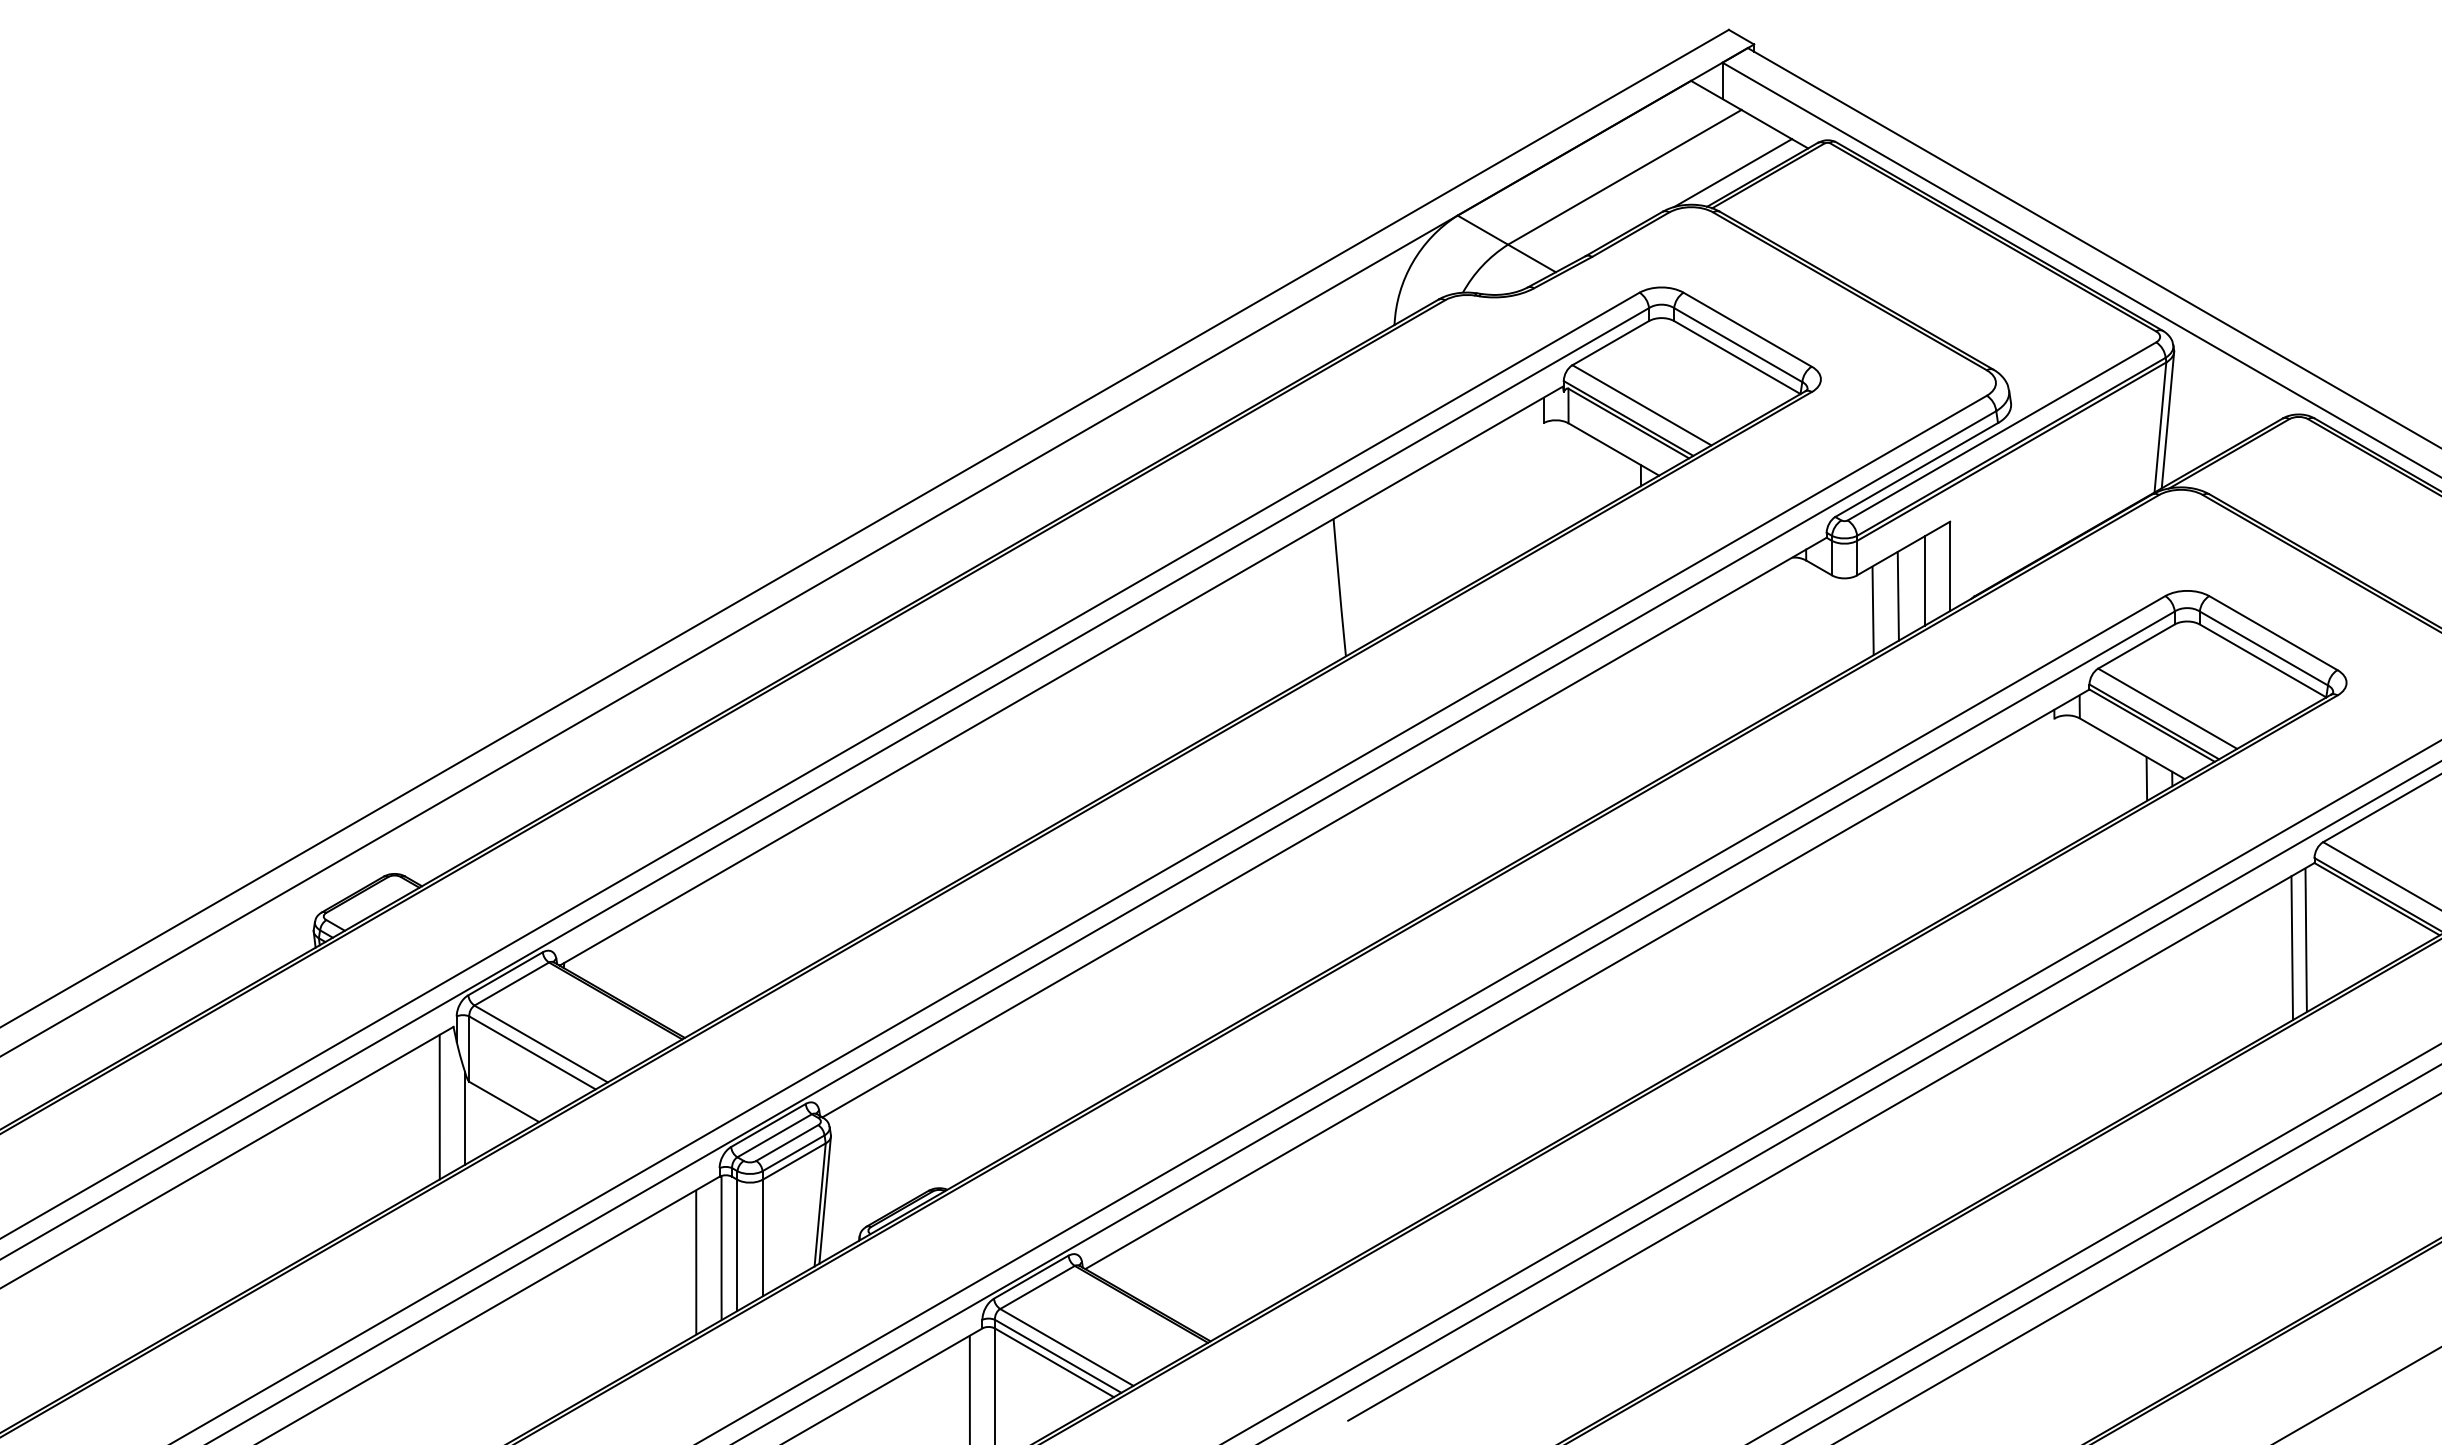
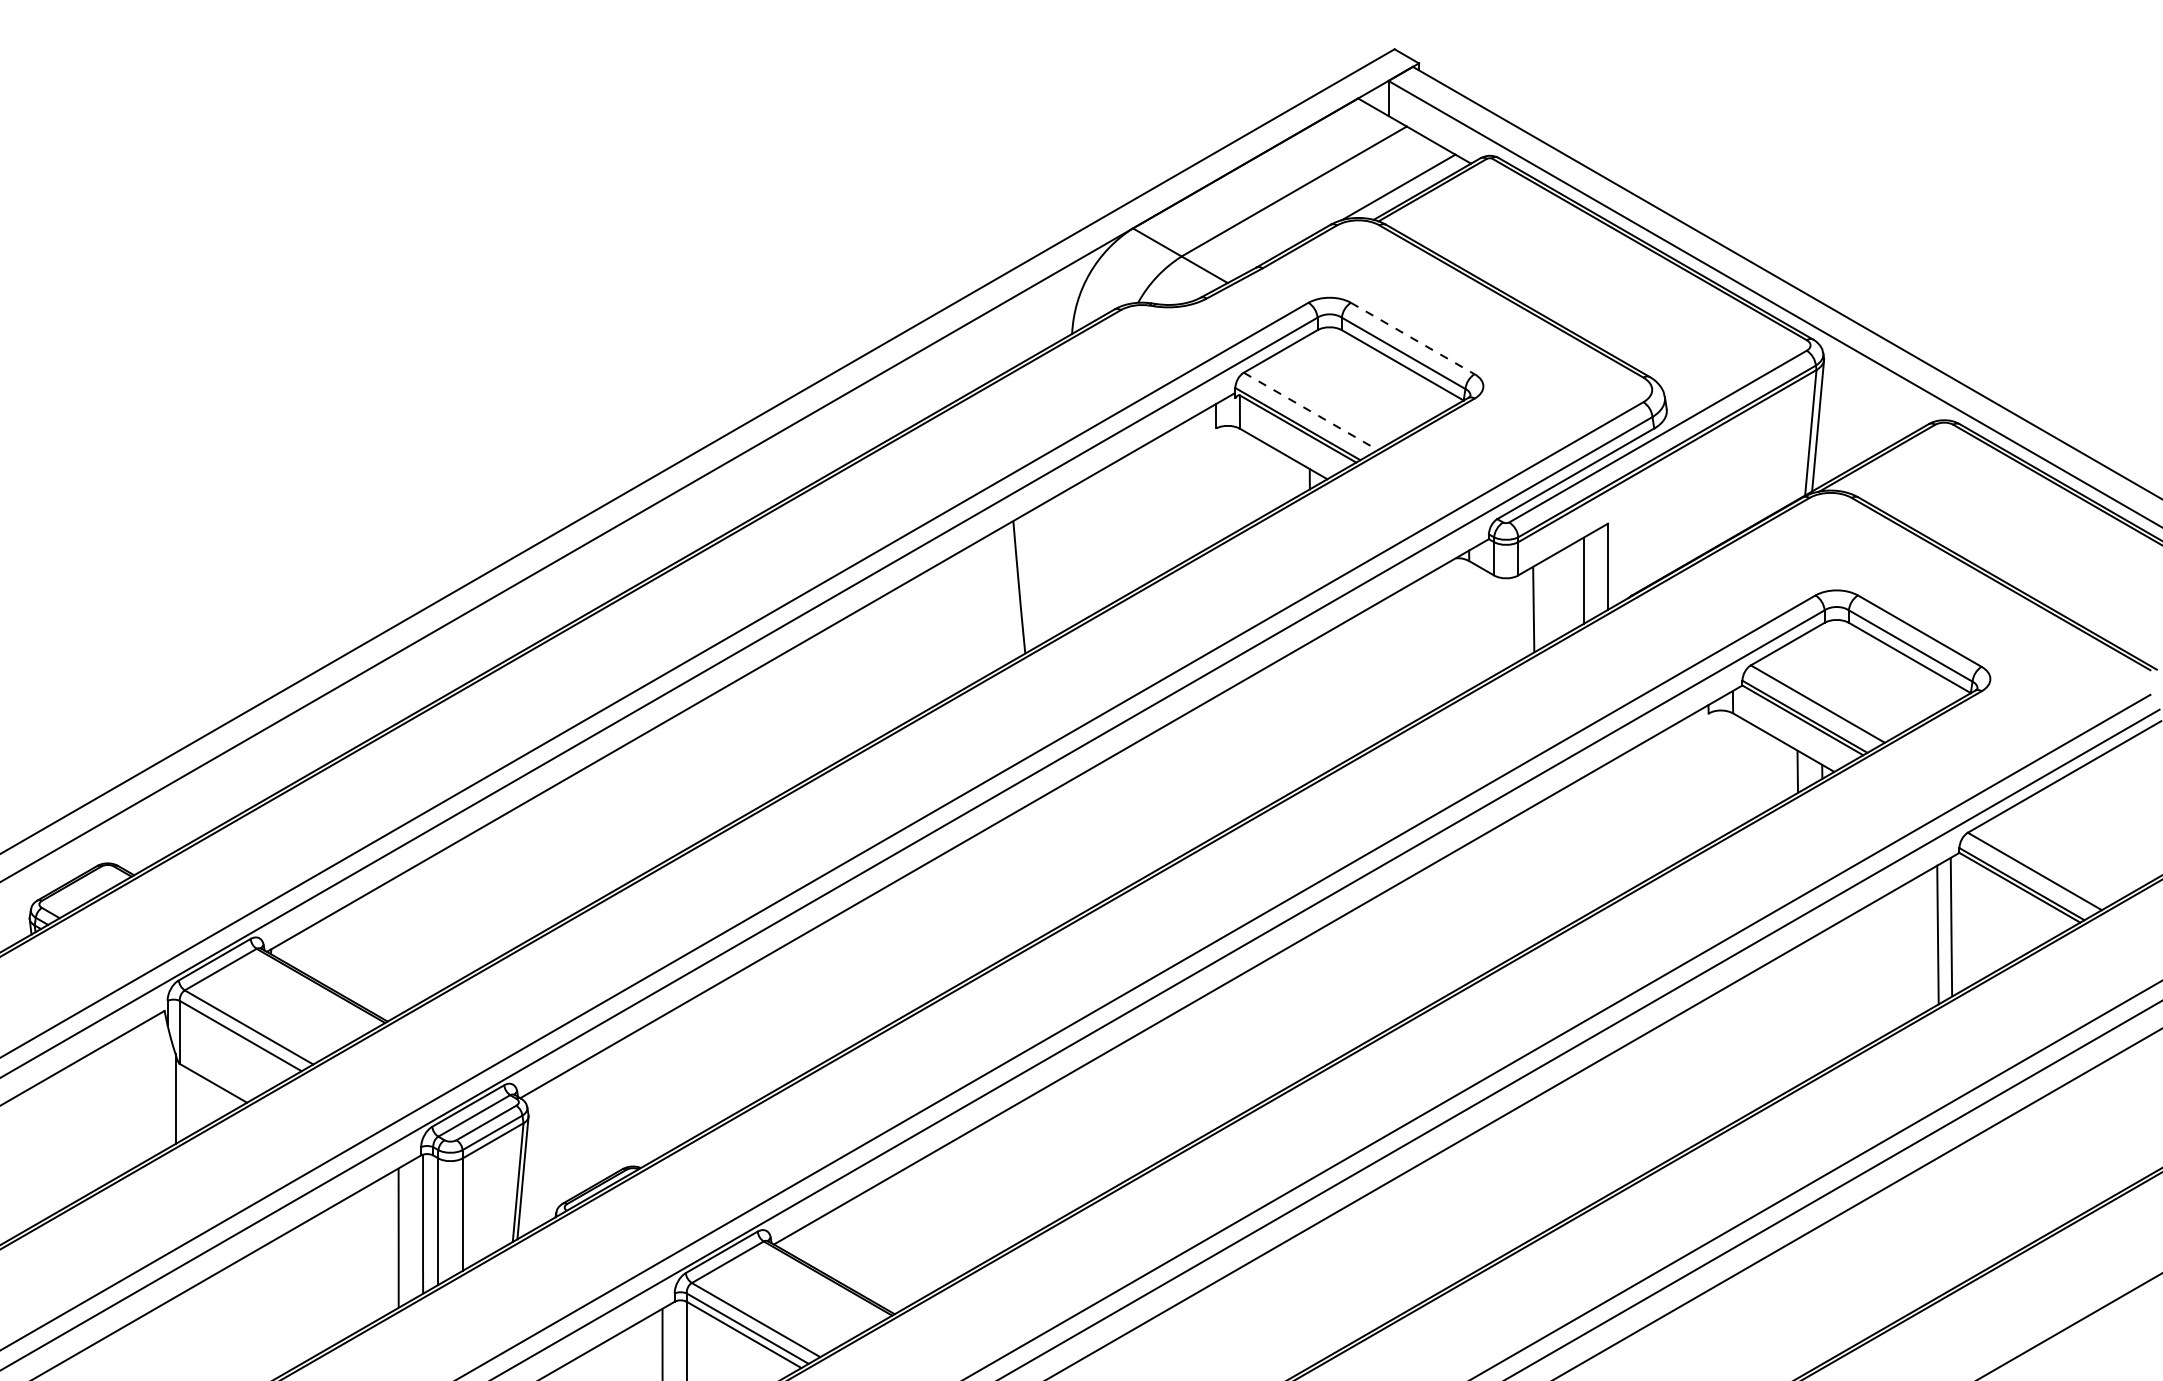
line: (1748, 329) -> (1413, 338), solid -> dashed
line: (1642, 405) -> (1311, 411), solid -> dashed
line: (1897, 595) -> (1557, 594), removed
line: (439, 1106) -> (151, 1087), removed

